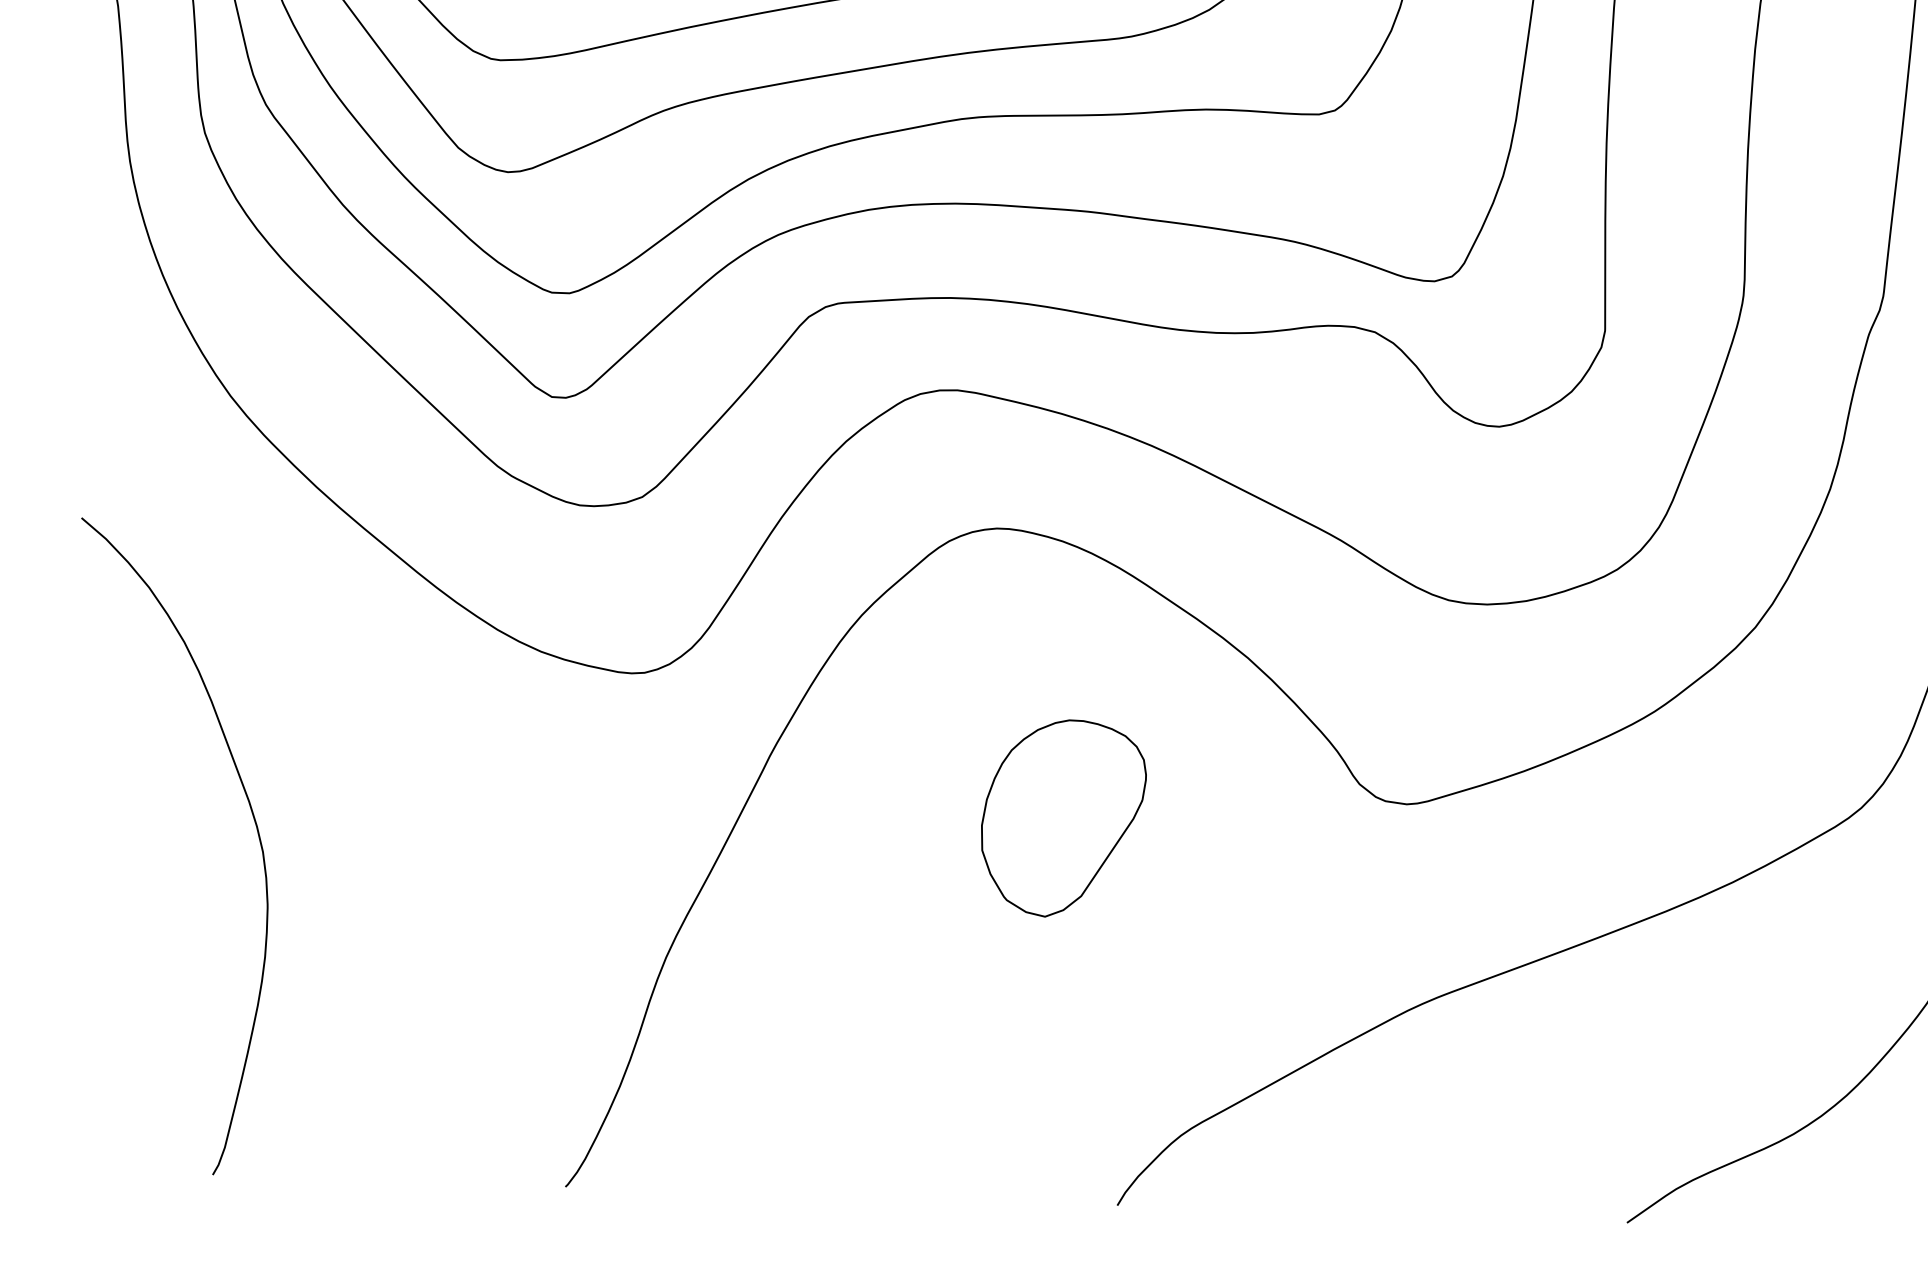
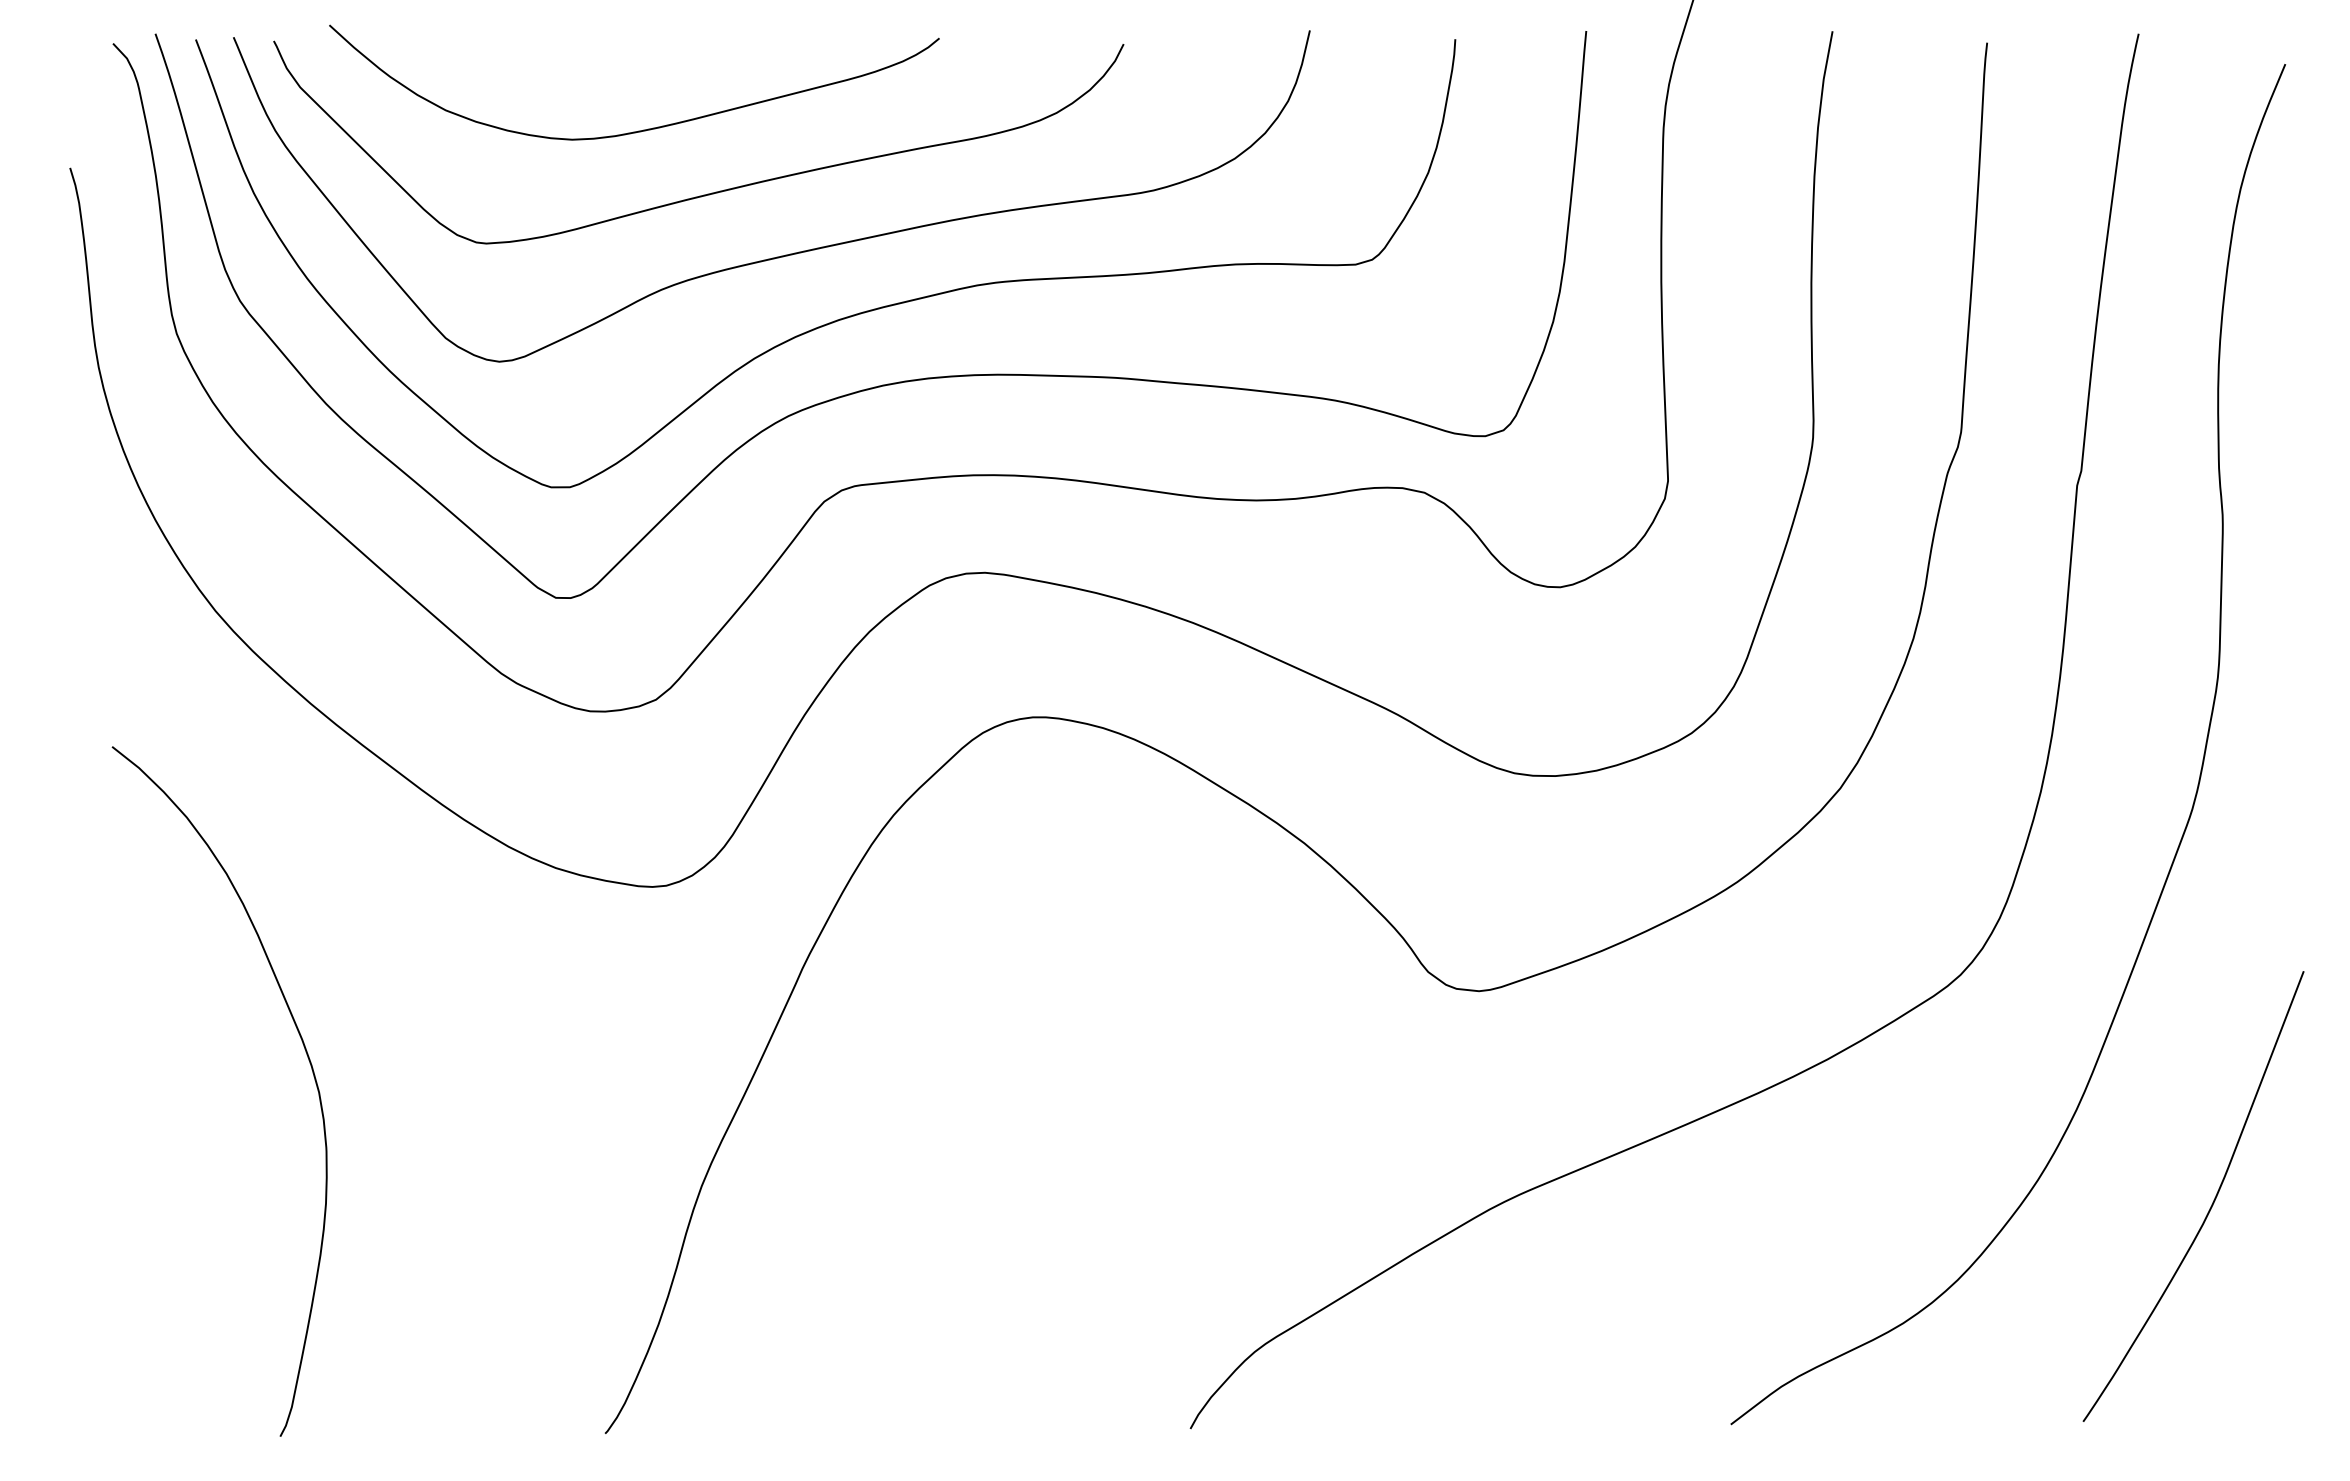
curve: (252, 816) -> (306, 1055), moved
part: (1062, 818) -> (1115, 1021), removed

